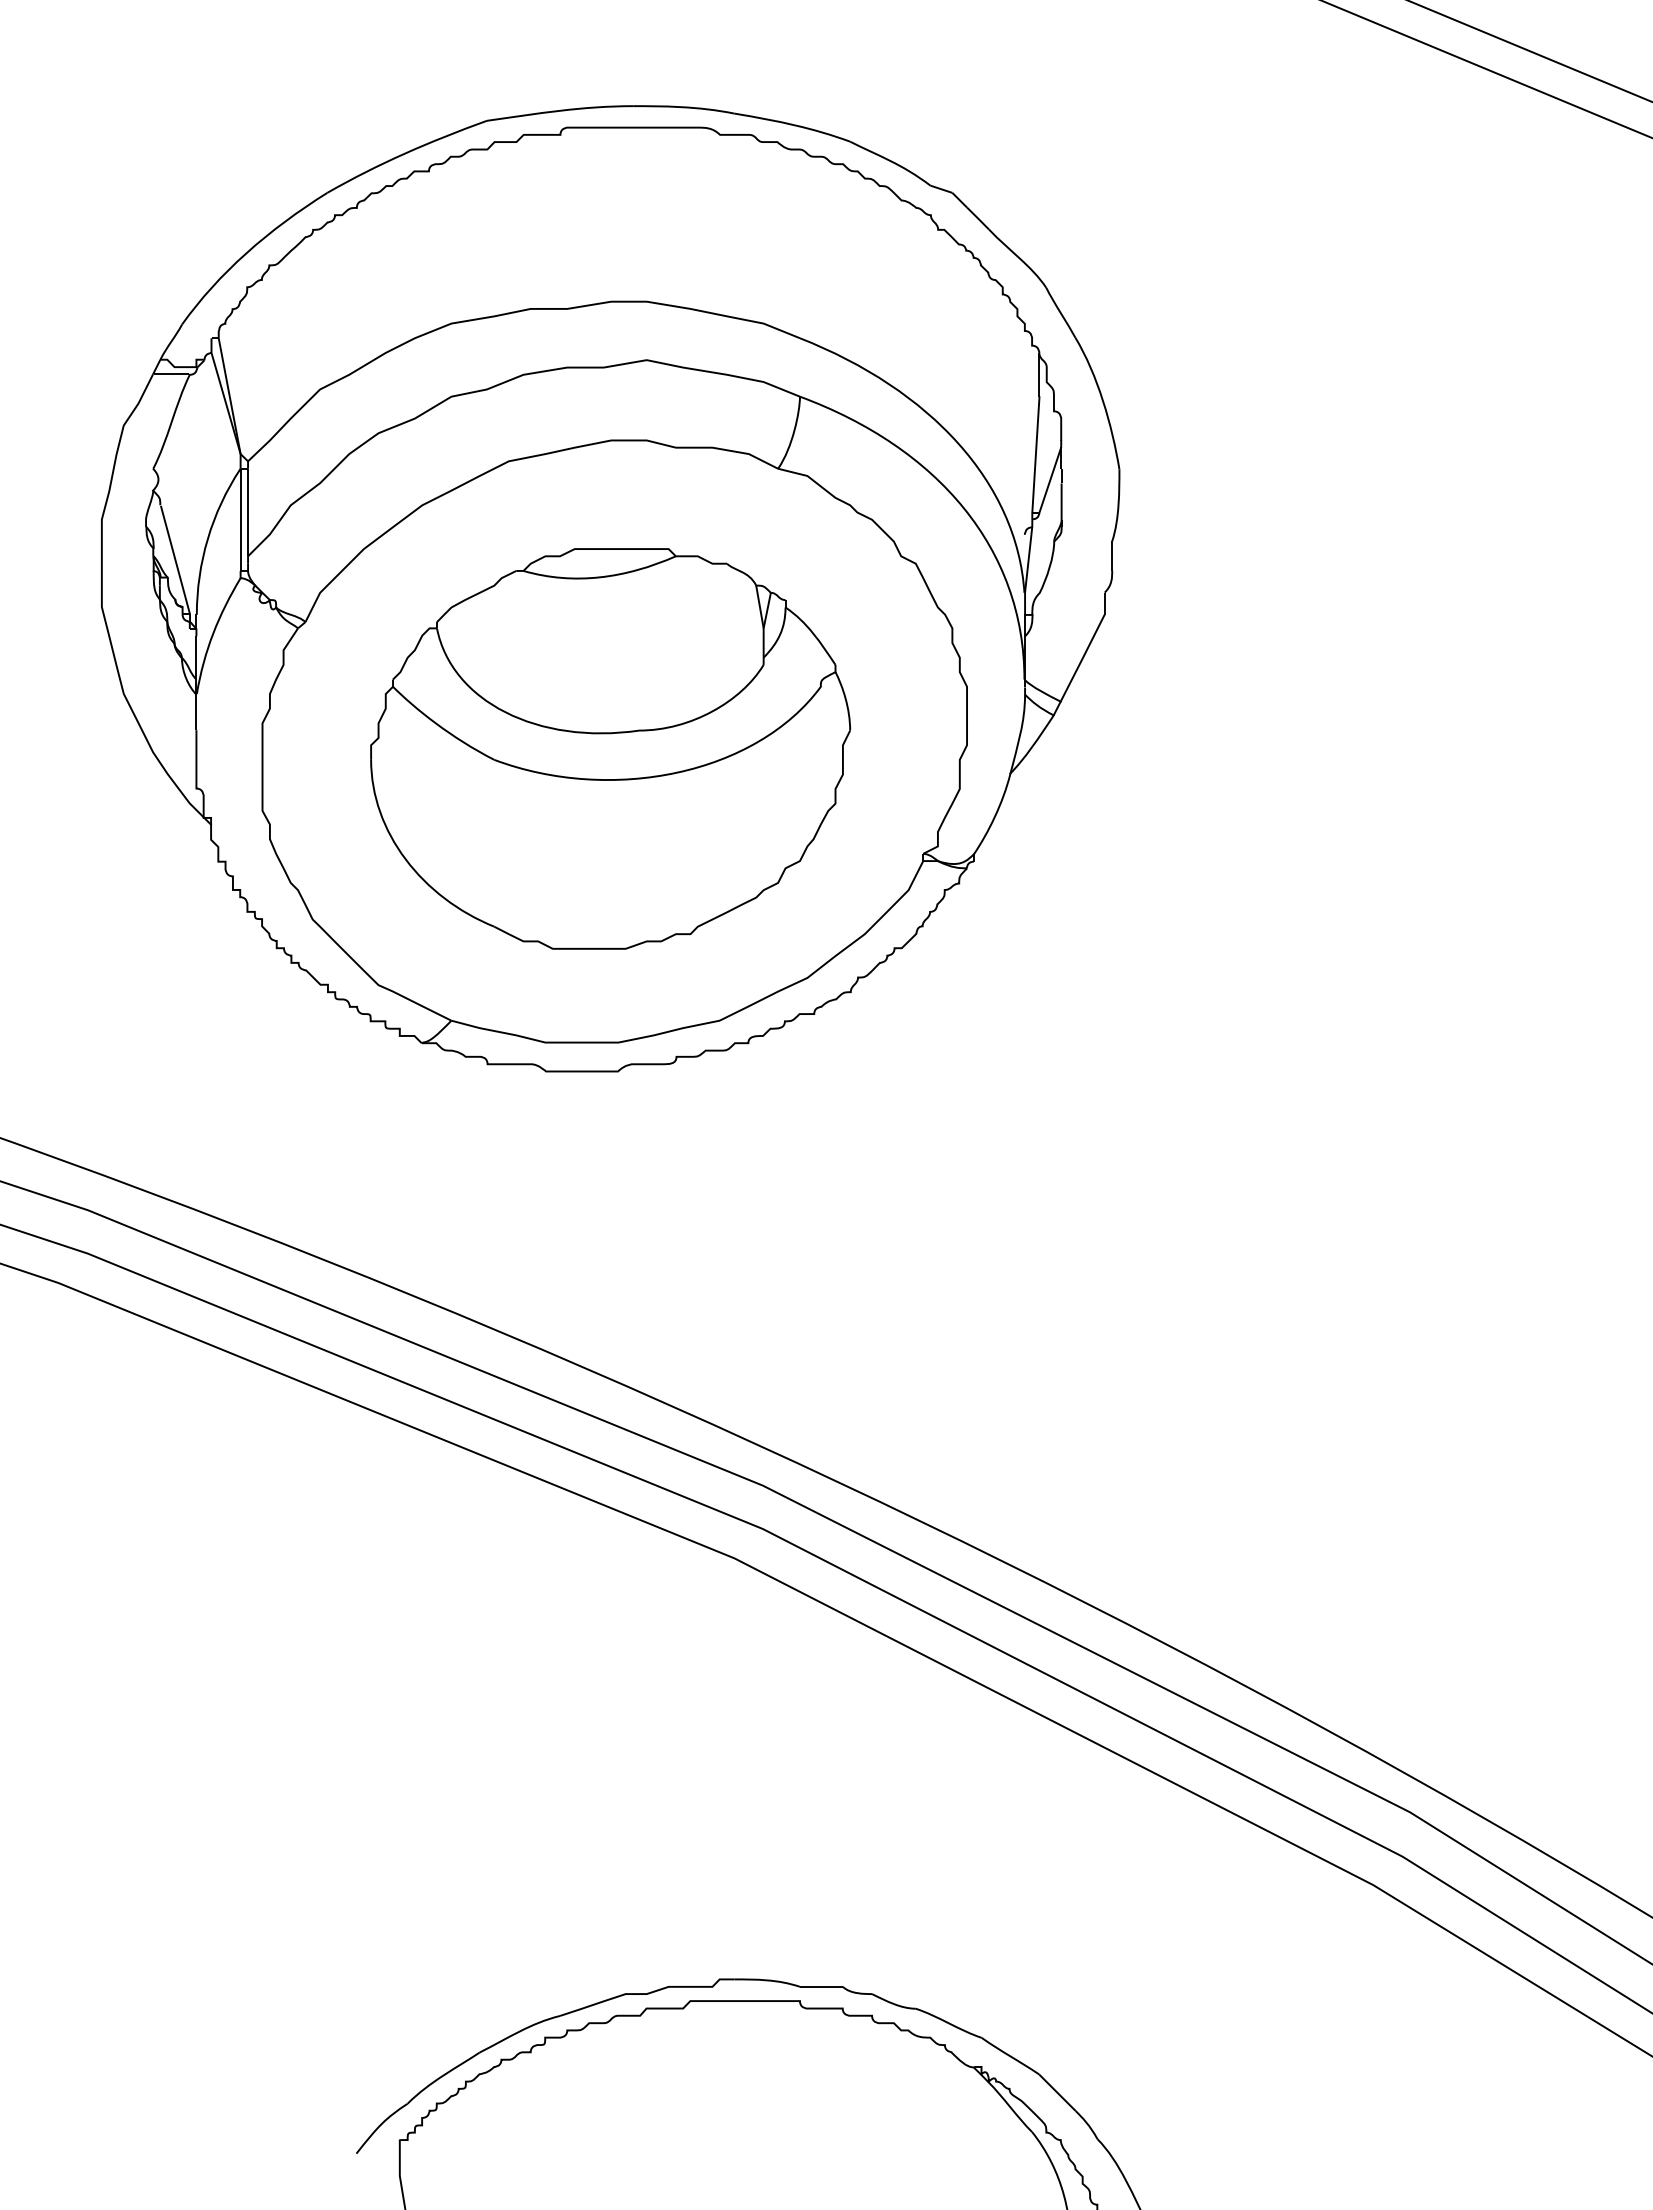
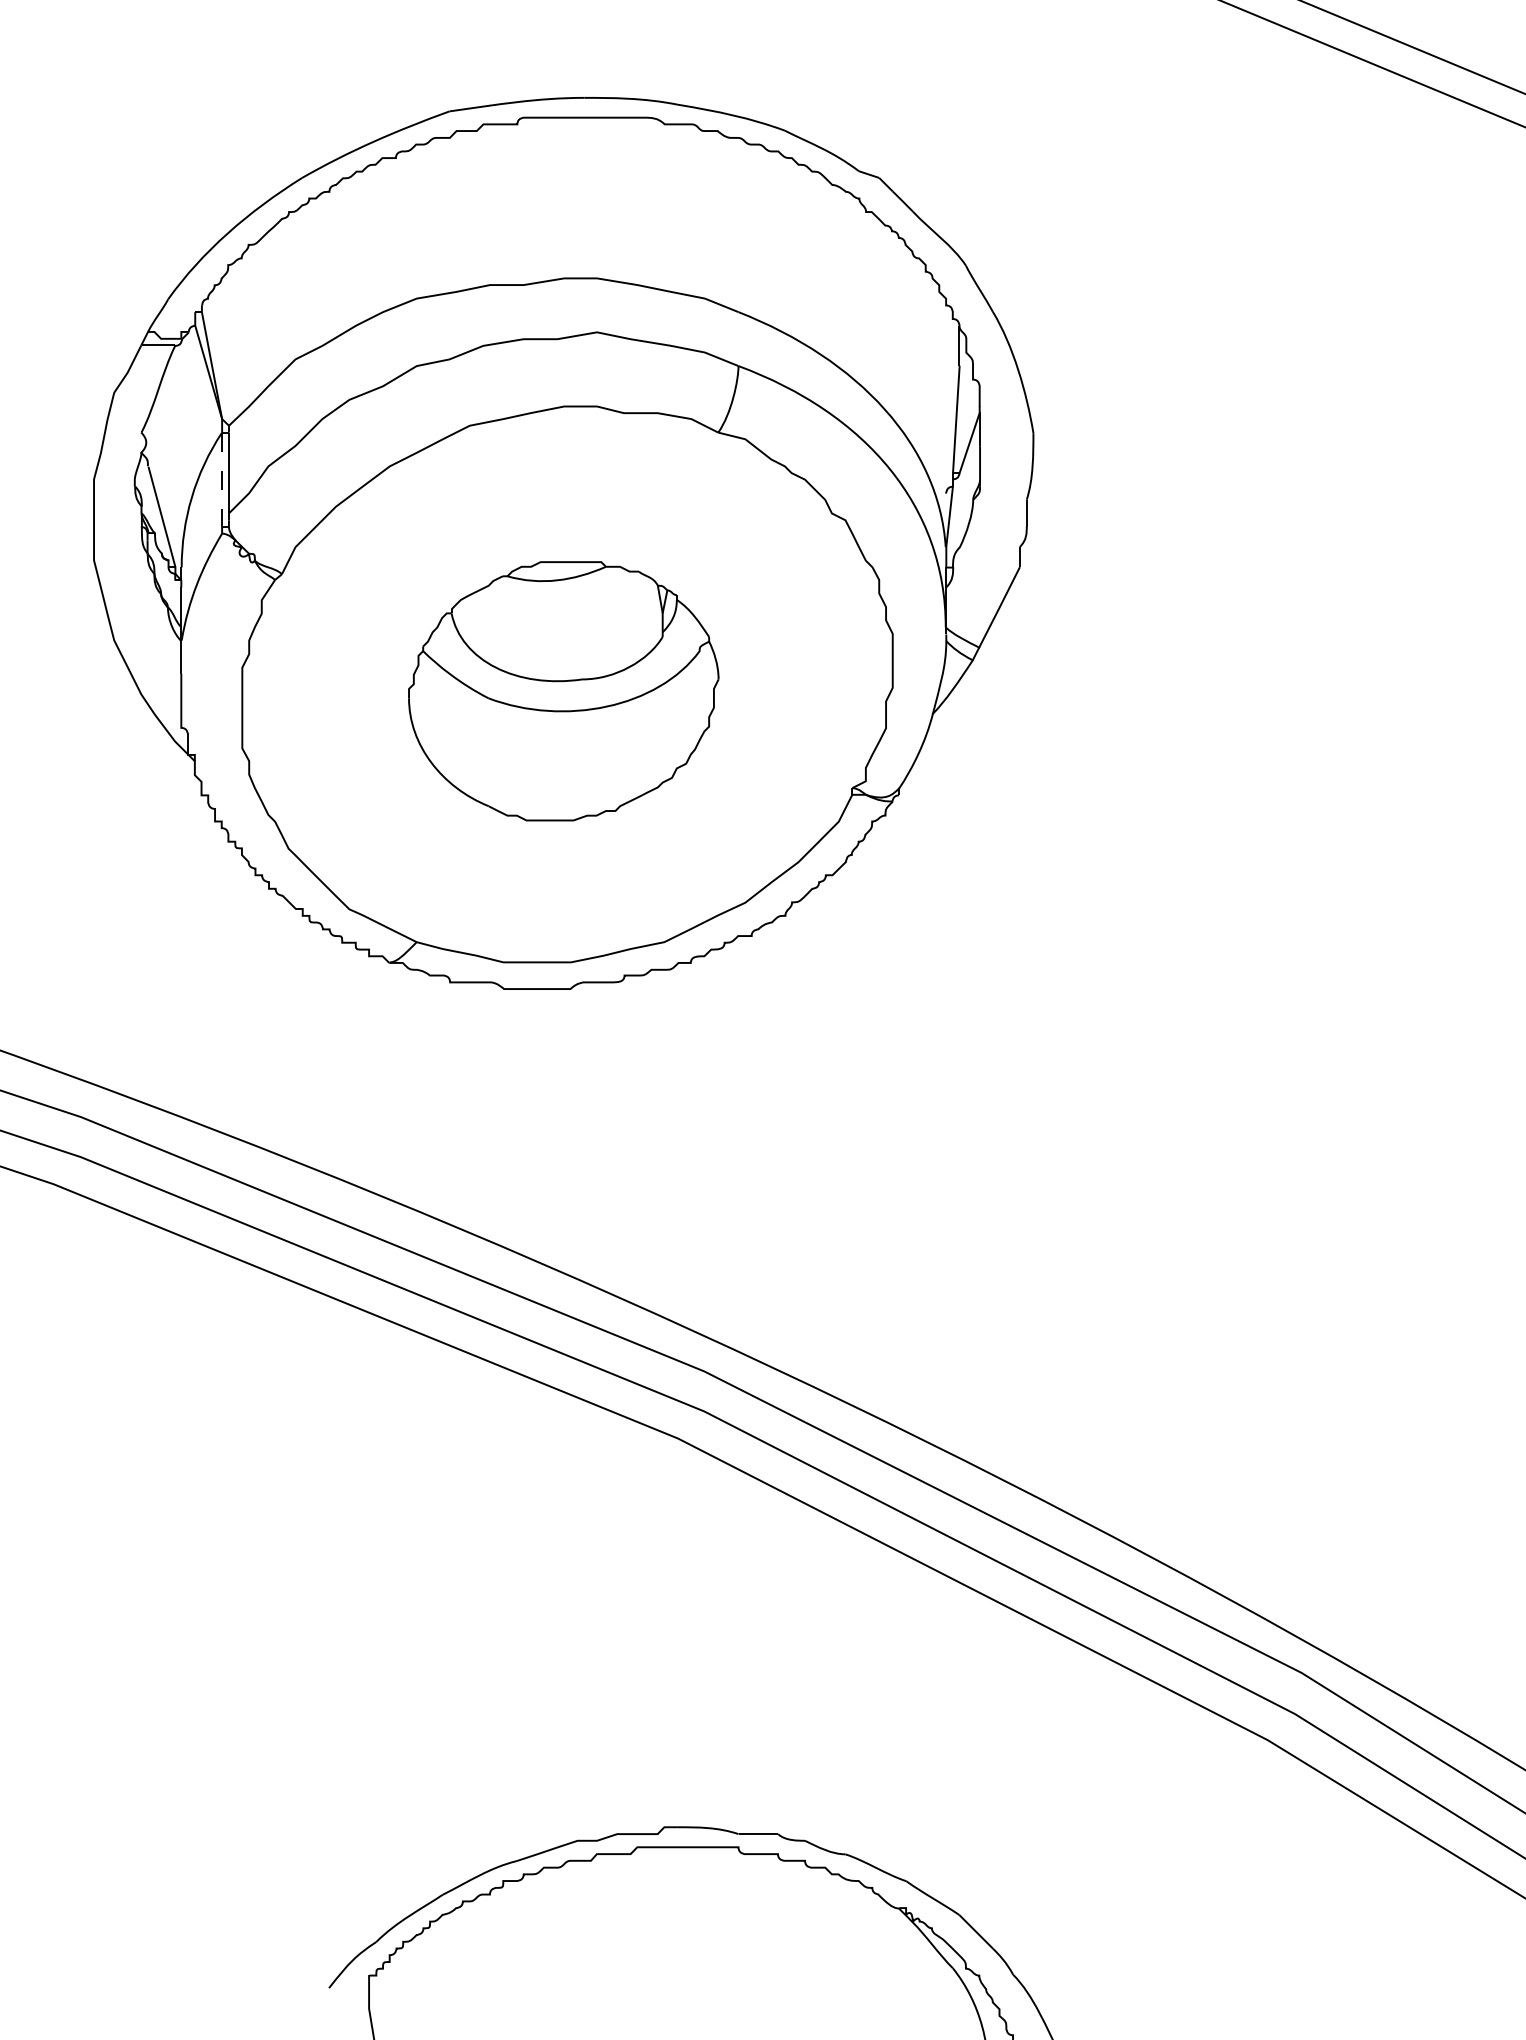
line: (240, 520) -> (222, 480), solid -> dashed
part: (610, 748) -> (563, 690), size x0.7

